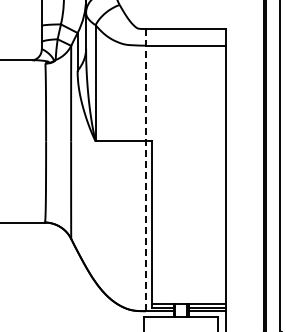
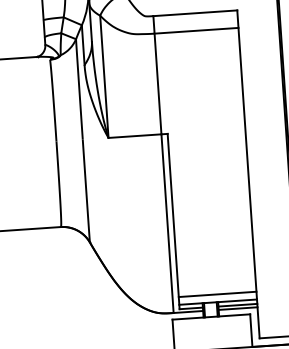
line: (145, 169) -> (163, 163), dashed -> solid
line: (188, 296) -> (217, 294), added

